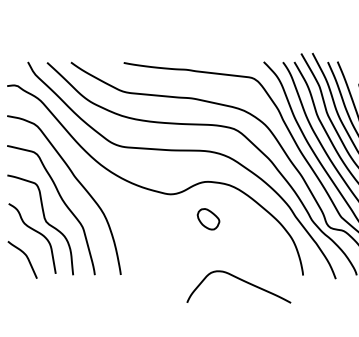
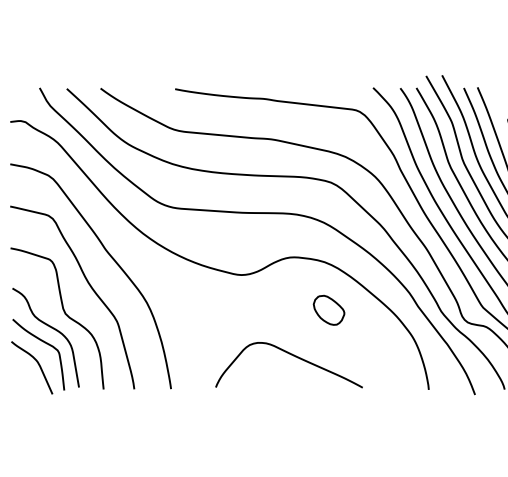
part: (208, 218) -> (328, 309), moved
curve: (31, 242) -> (44, 343), added
curve: (242, 280) -> (293, 356), moved

